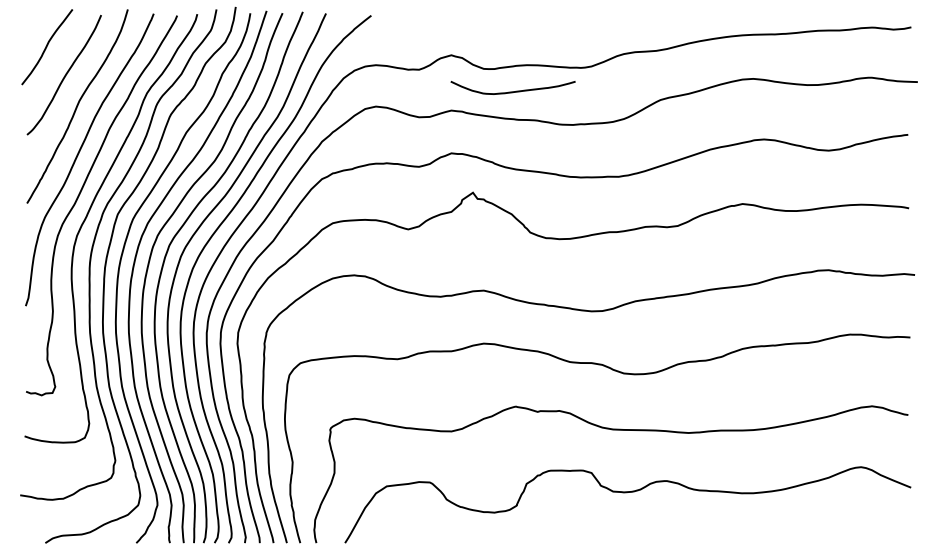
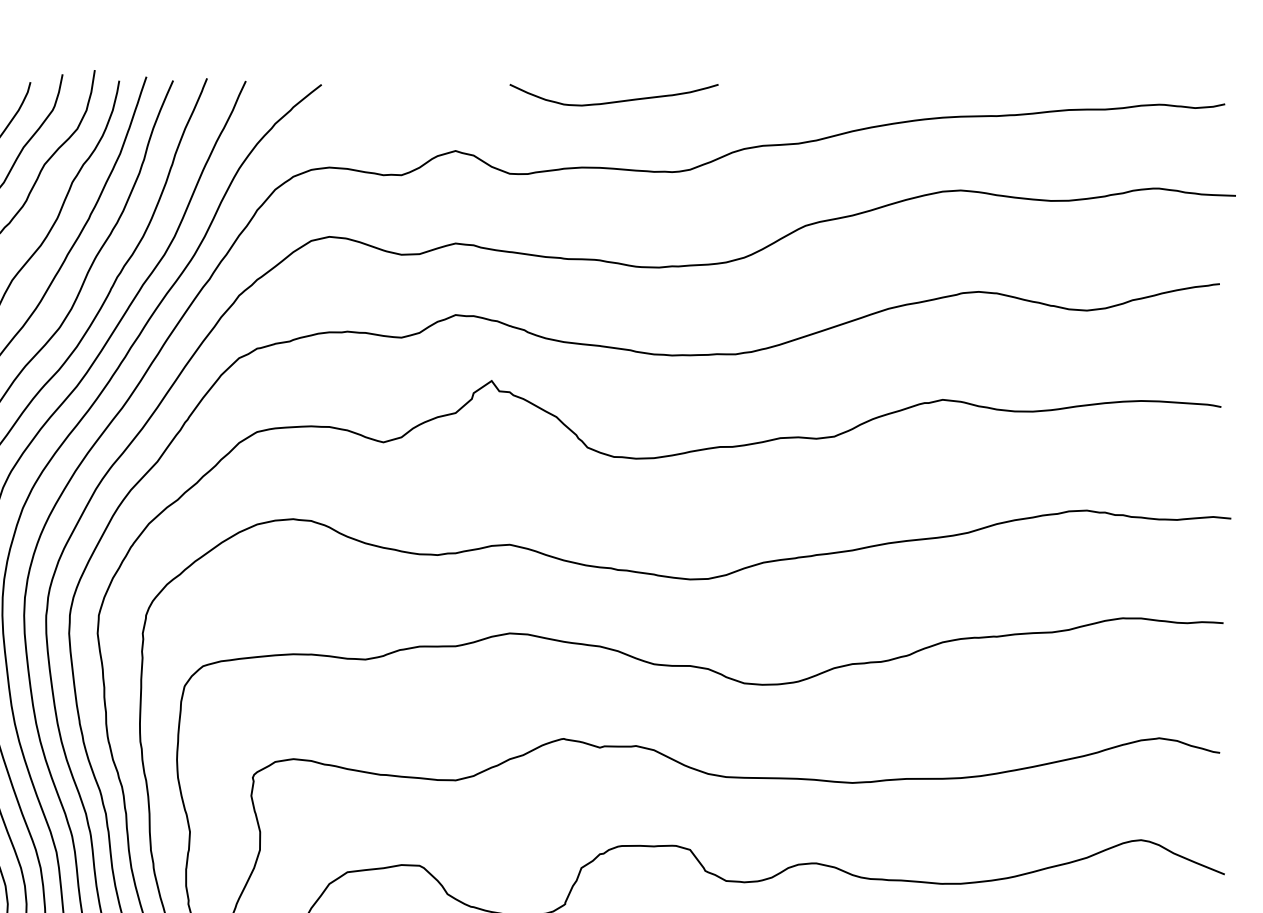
curve: (512, 91) -> (613, 101), moved

